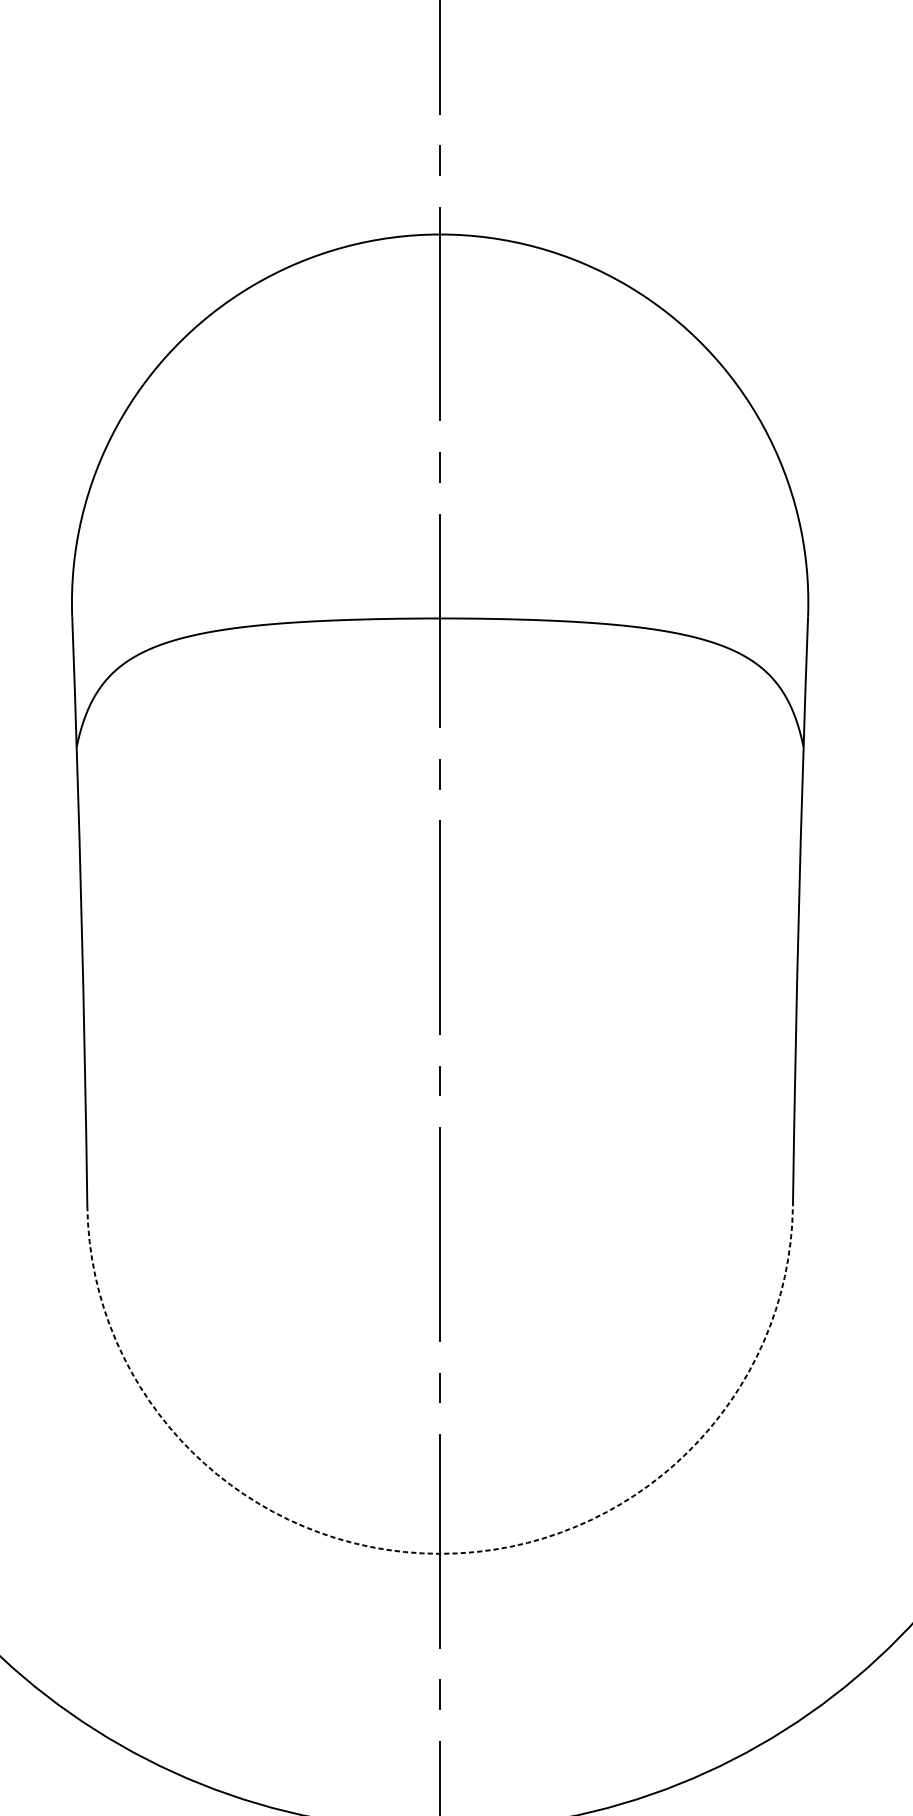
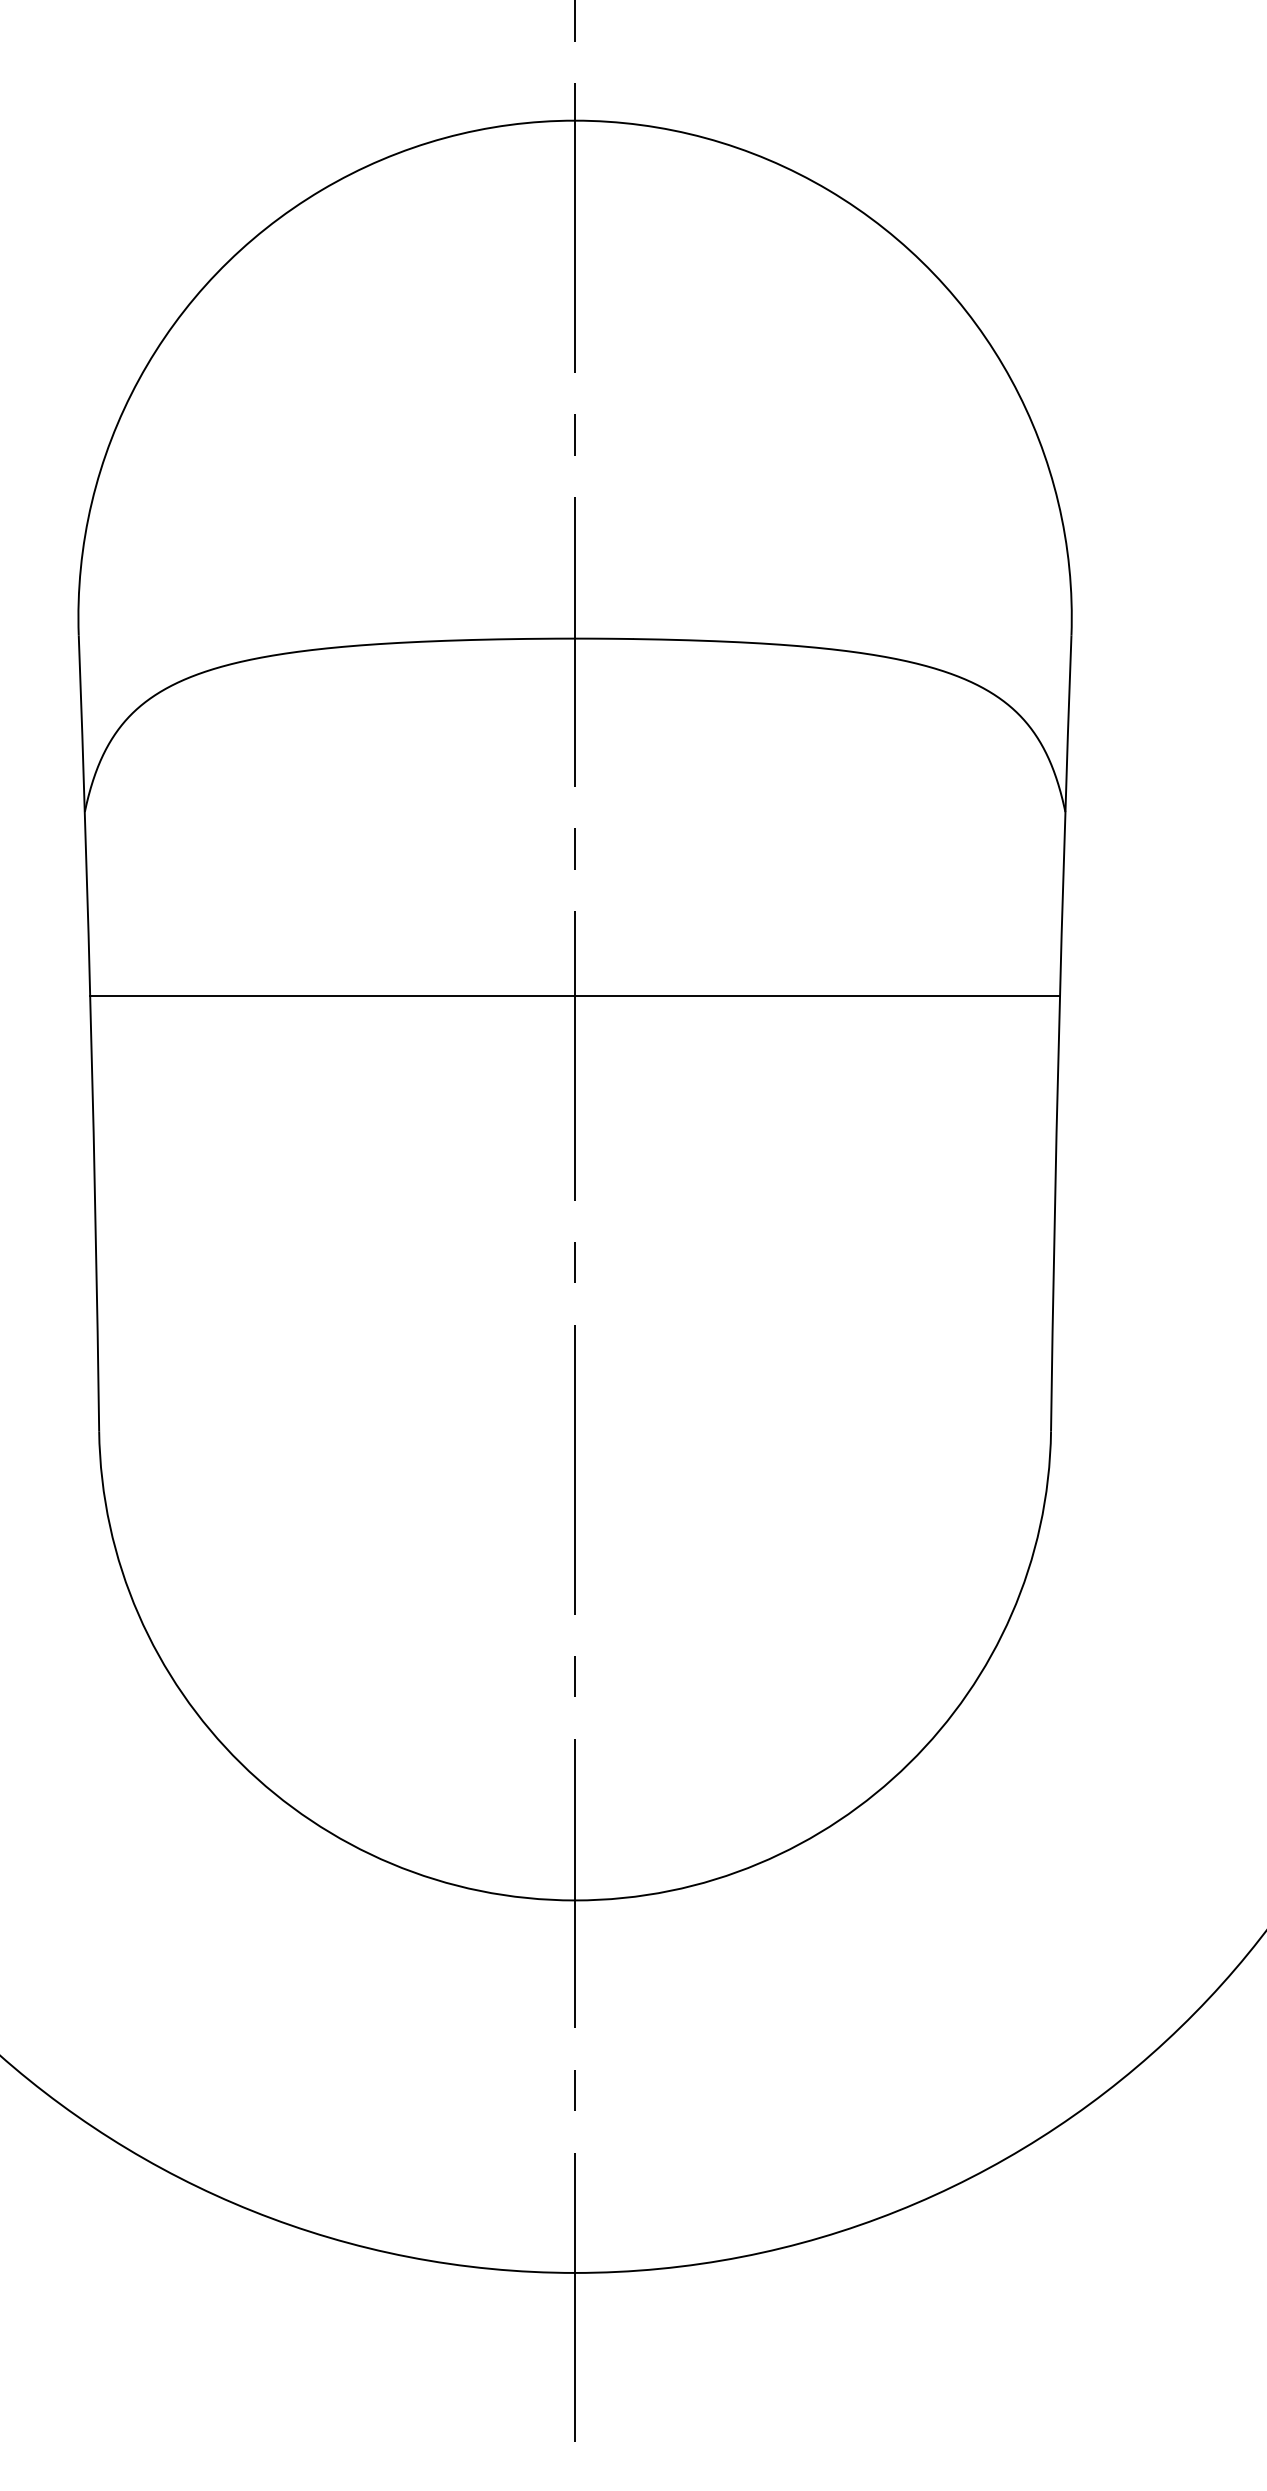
line: (439, 883) -> (574, 995), added
arc: (440, 1553) -> (575, 1900), dashed -> solid

